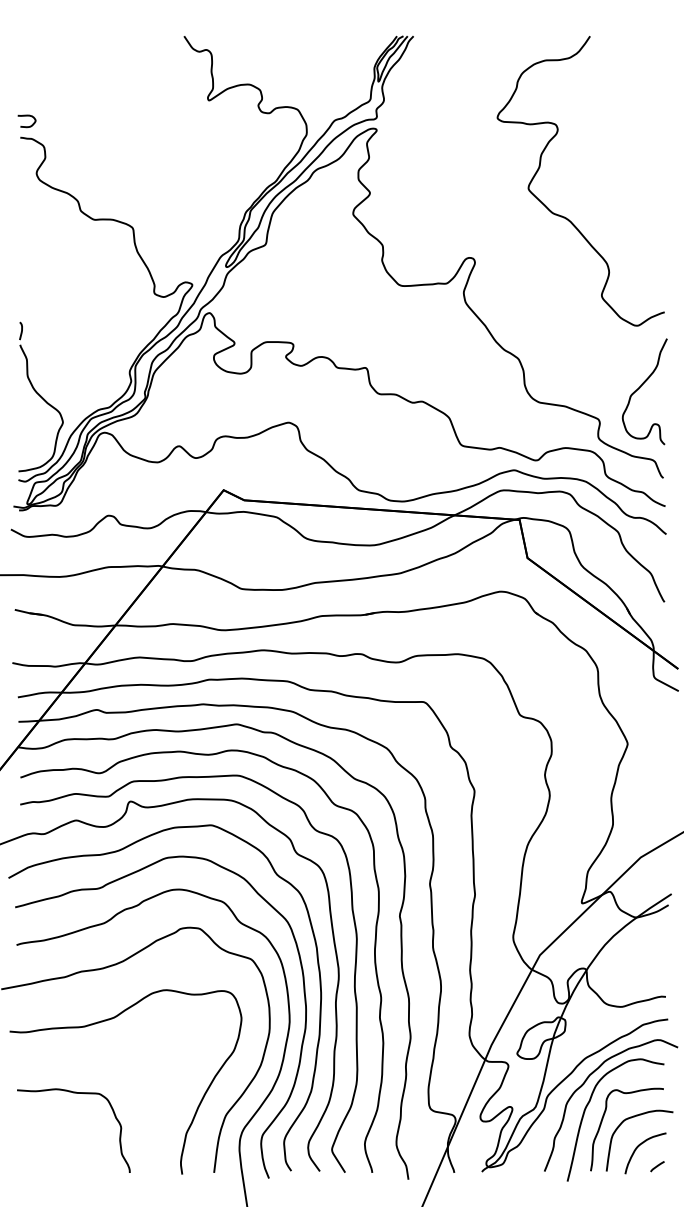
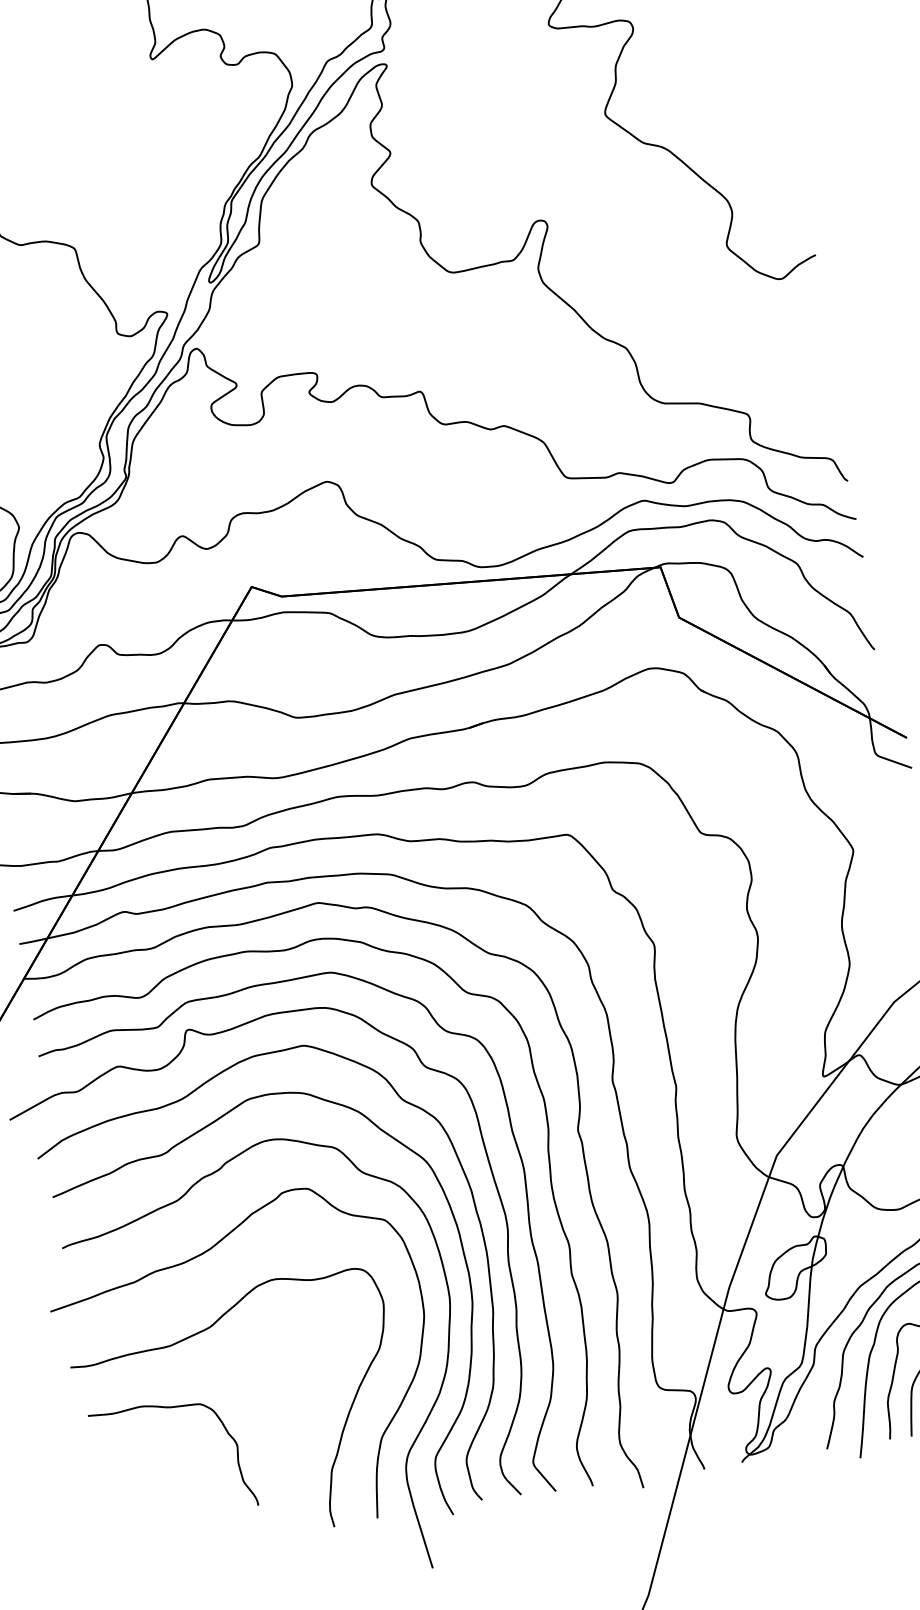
curve: (640, 388) -> (798, 363), removed
curve: (73, 1093) -> (165, 1408), moved

